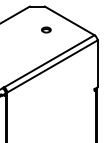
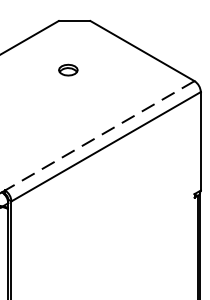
part: (46, 29) -> (68, 69), moved
line: (48, 61) -> (97, 136), solid -> dashed

